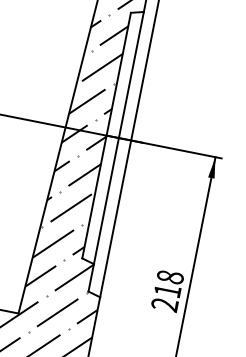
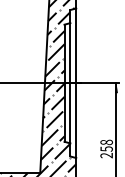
text: (167, 289) -> (106, 148), 218 -> 258

